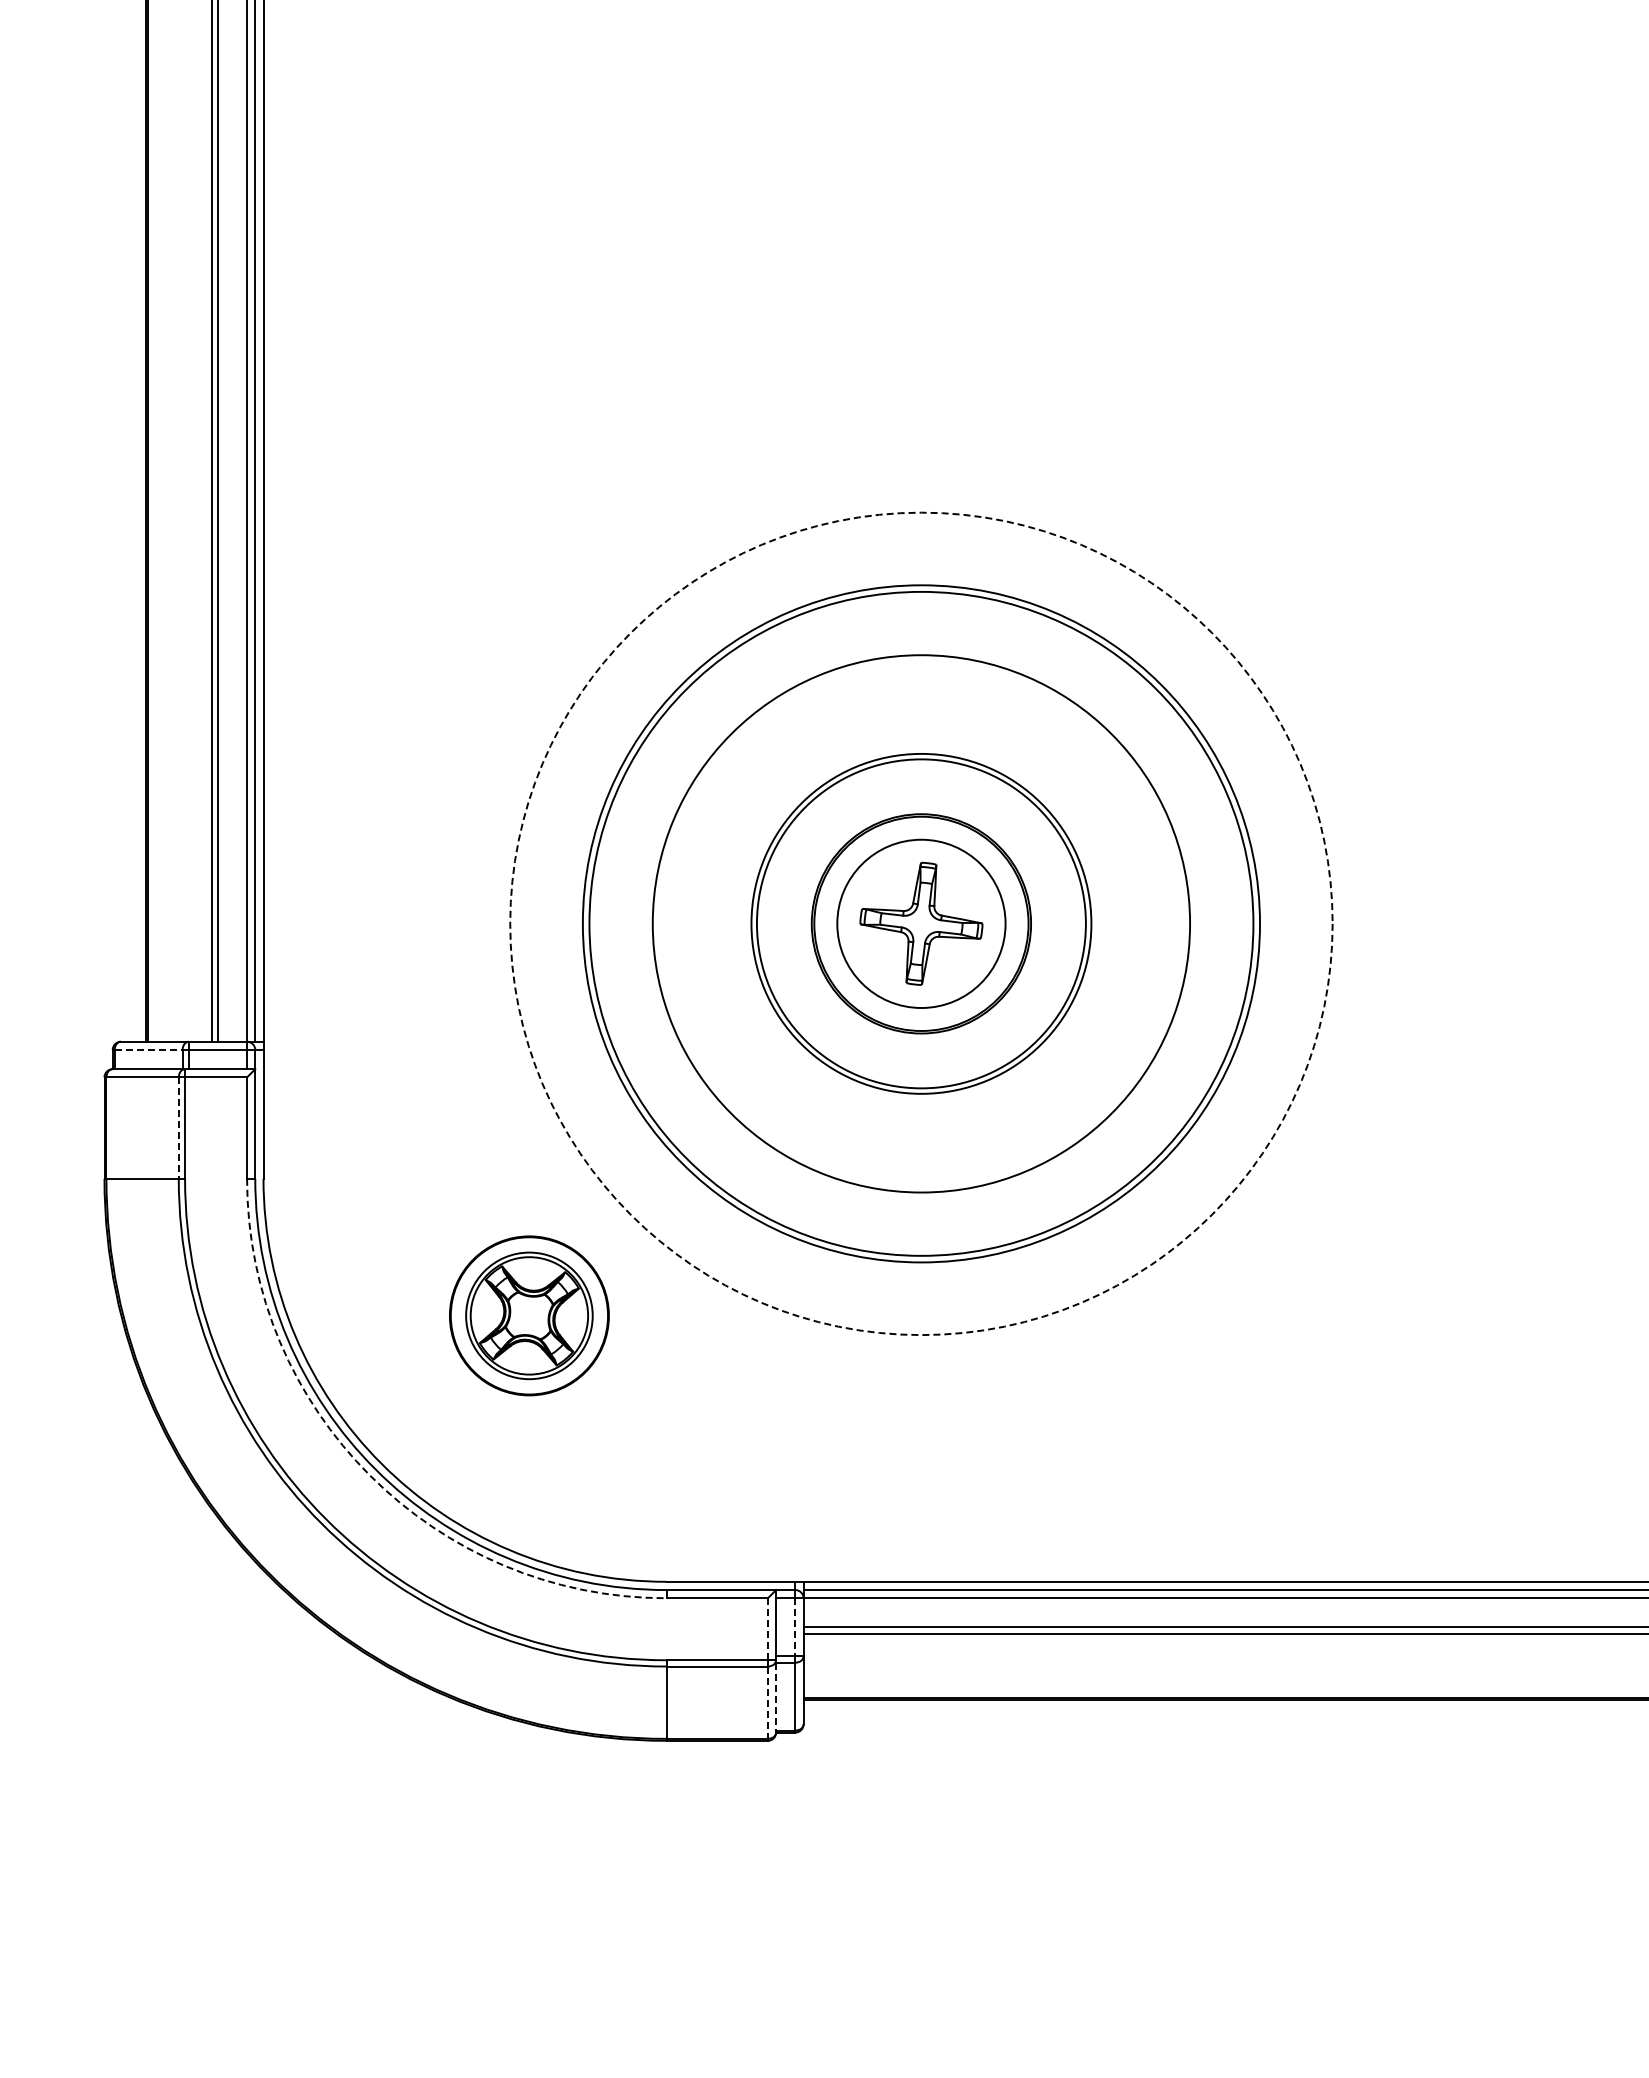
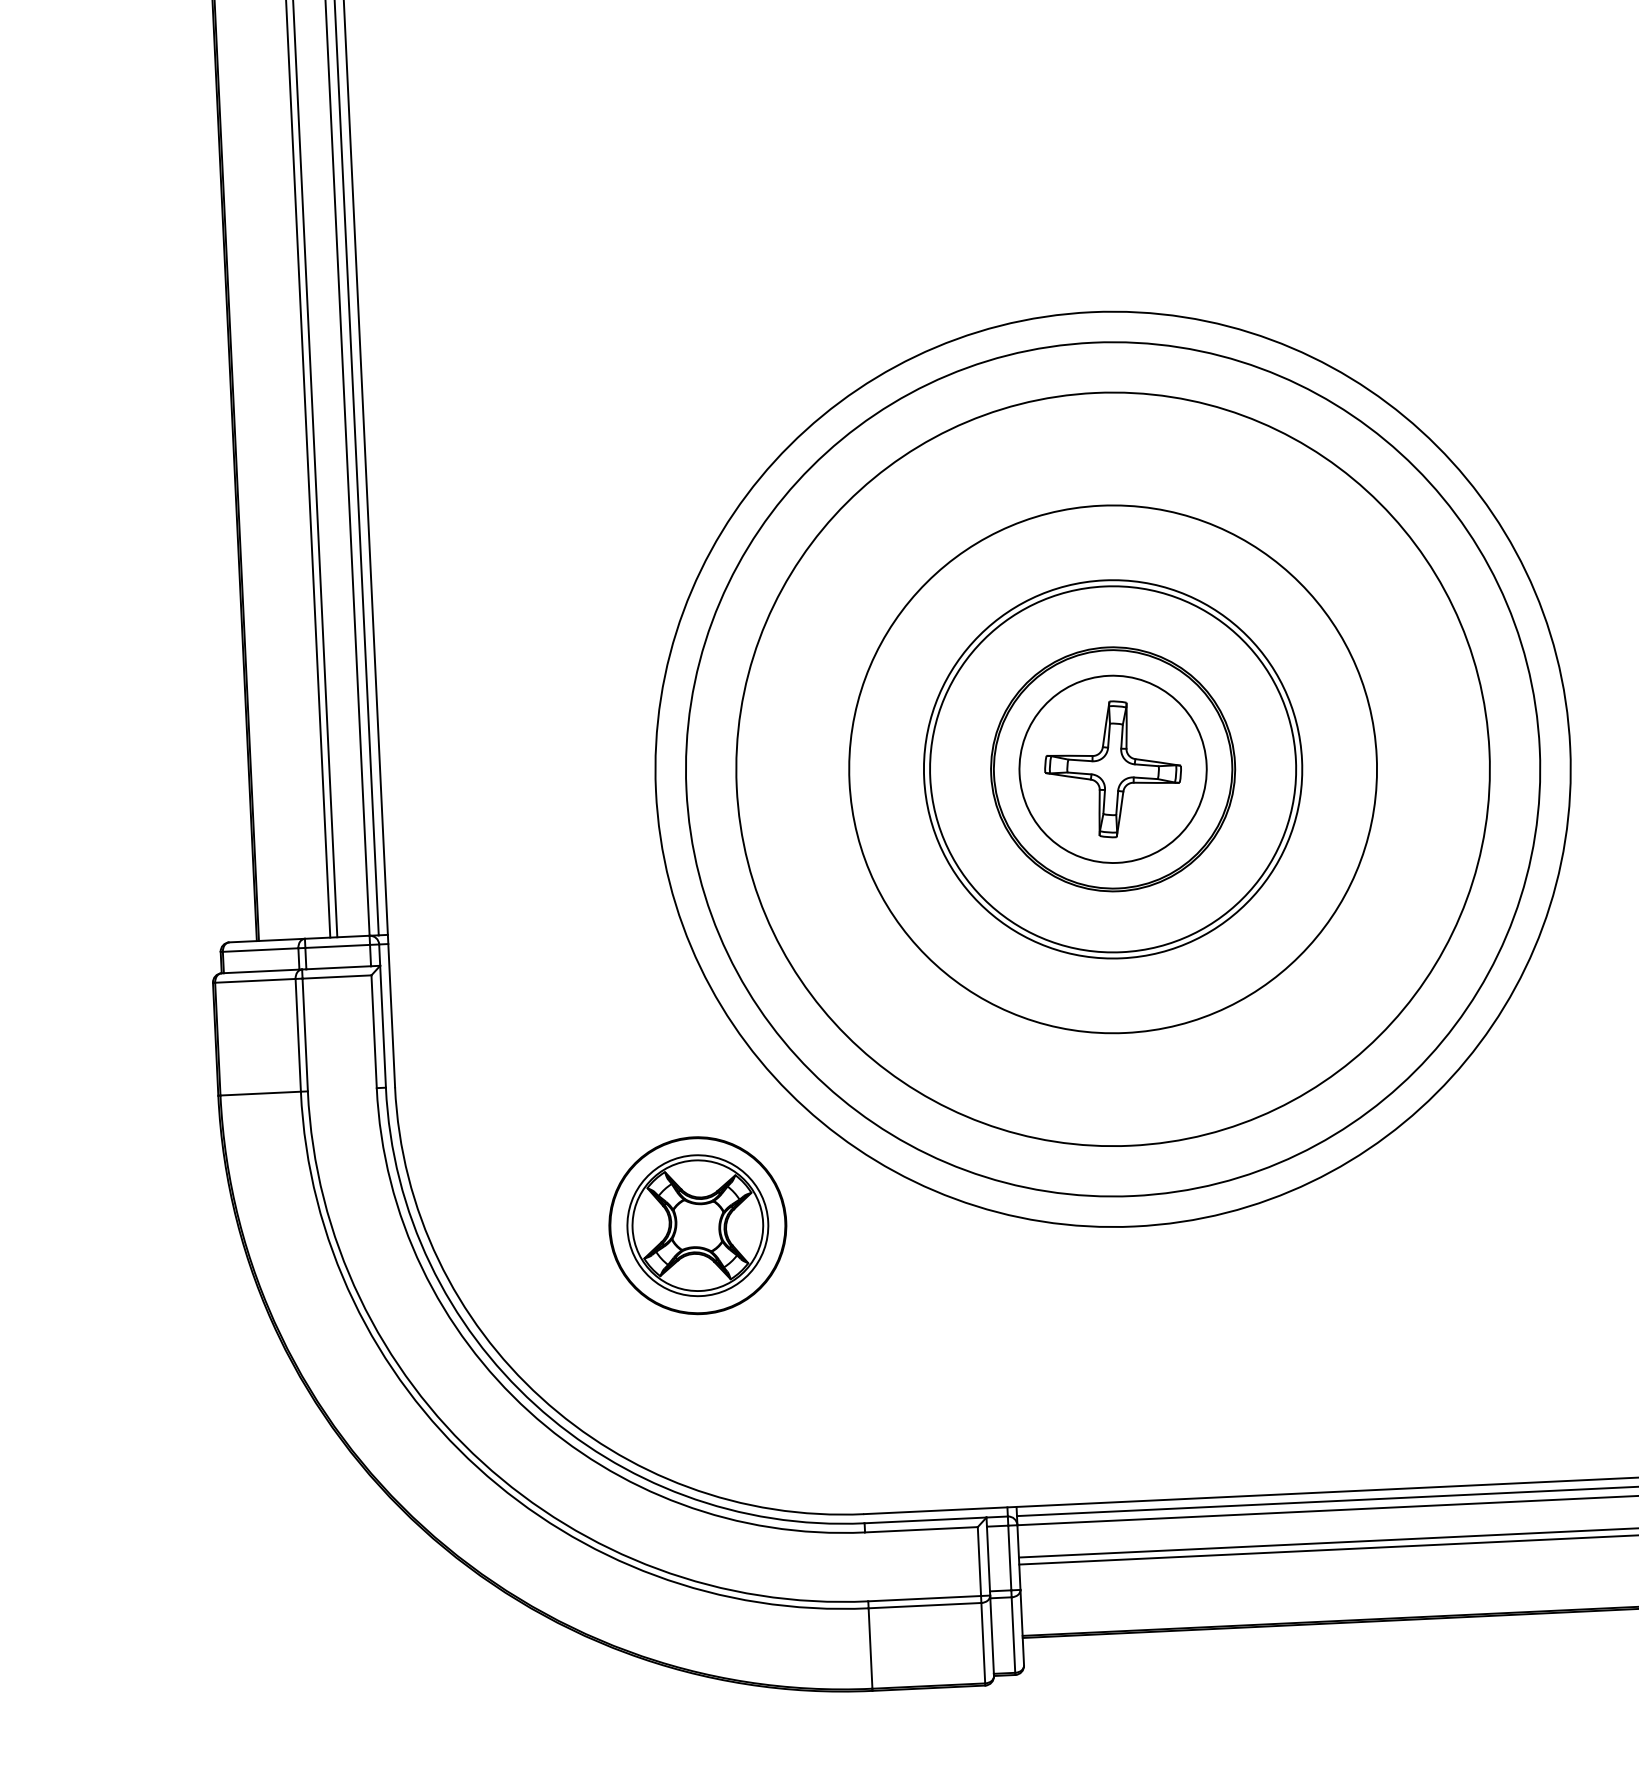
circle: (921, 923) -> (1113, 768), dashed -> solid
circle: (921, 923) -> (1113, 768), size x0.71
circle: (921, 923) -> (1113, 768), size x1.43
line: (148, 1049) -> (260, 949), dashed -> solid
line: (178, 1128) -> (297, 1035), dashed -> solid
arc: (369, 1475) -> (528, 1411), dashed -> solid
line: (795, 1627) -> (1010, 1558), dashed -> solid
line: (767, 1629) -> (978, 1561), dashed -> solid
line: (776, 1696) -> (992, 1635), dashed -> solid
line: (767, 1703) -> (982, 1644), dashed -> solid

